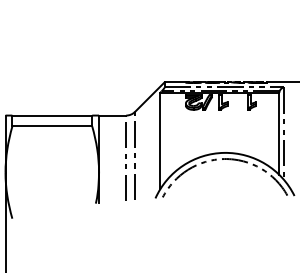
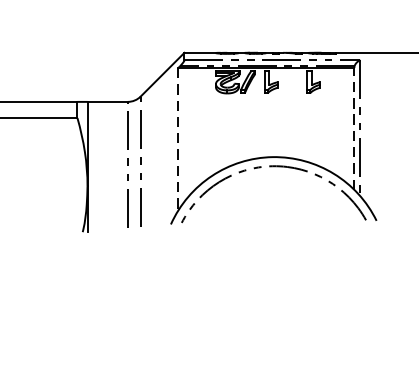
line: (279, 133) -> (354, 128), solid -> dashed
line: (160, 141) -> (178, 140), solid -> dashed

